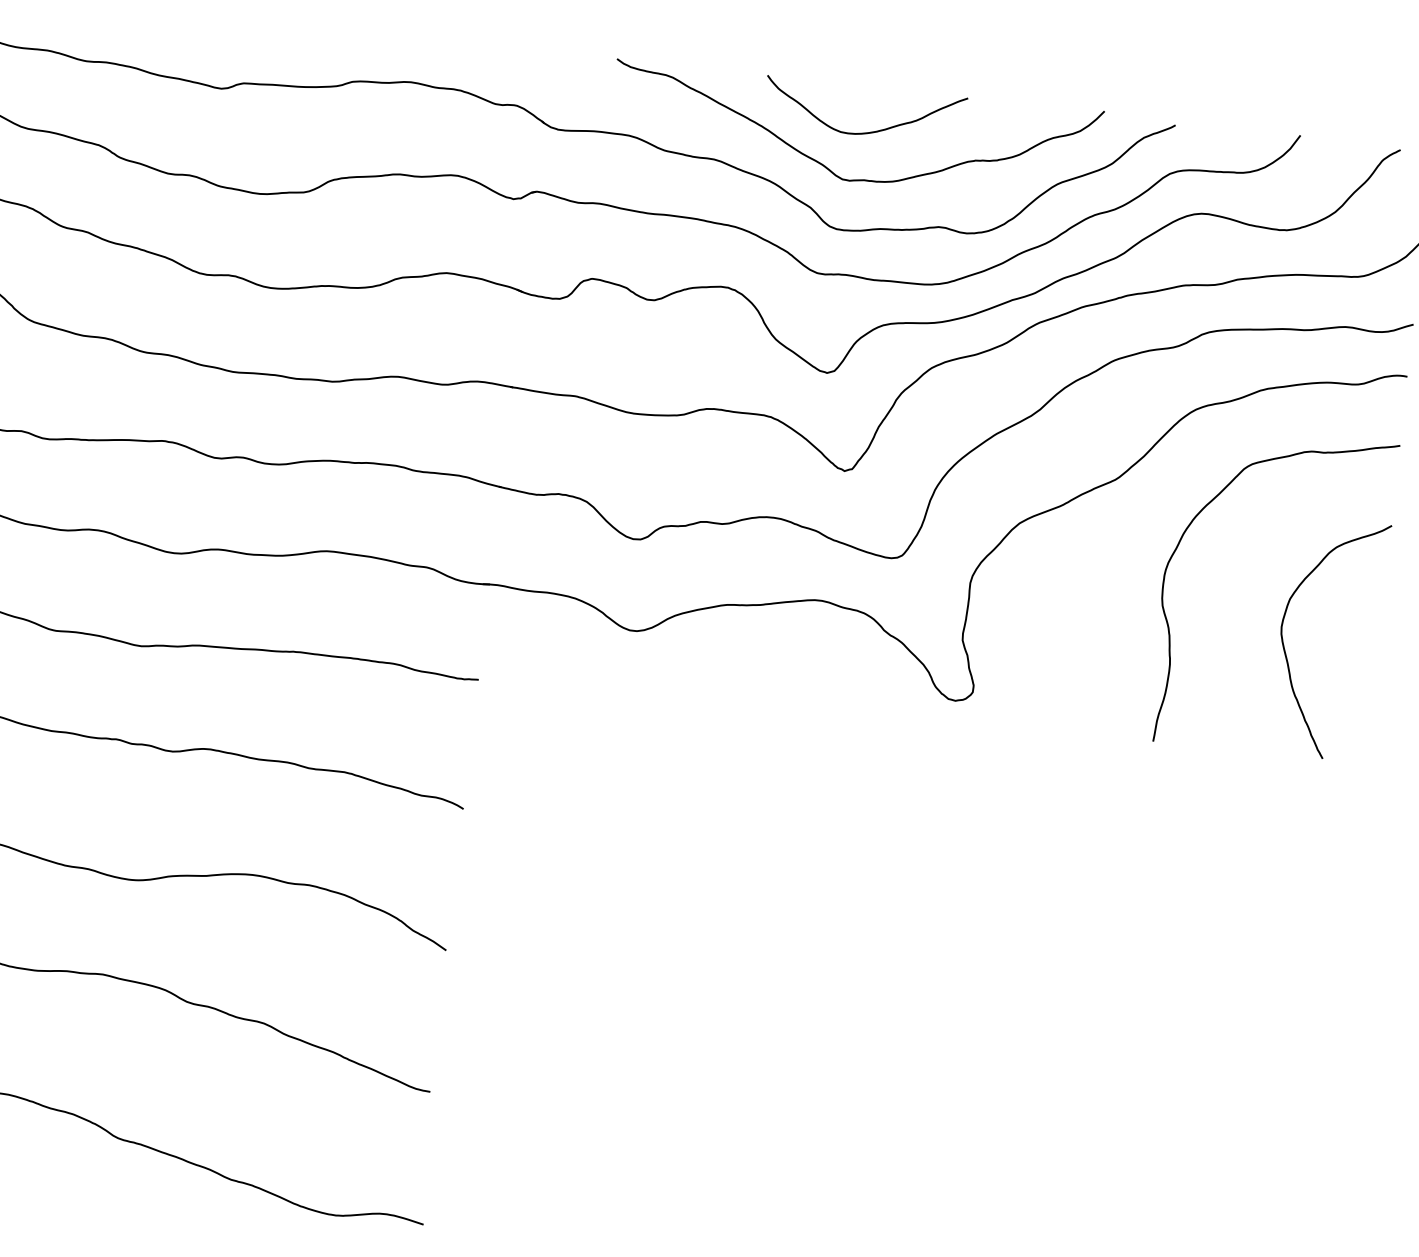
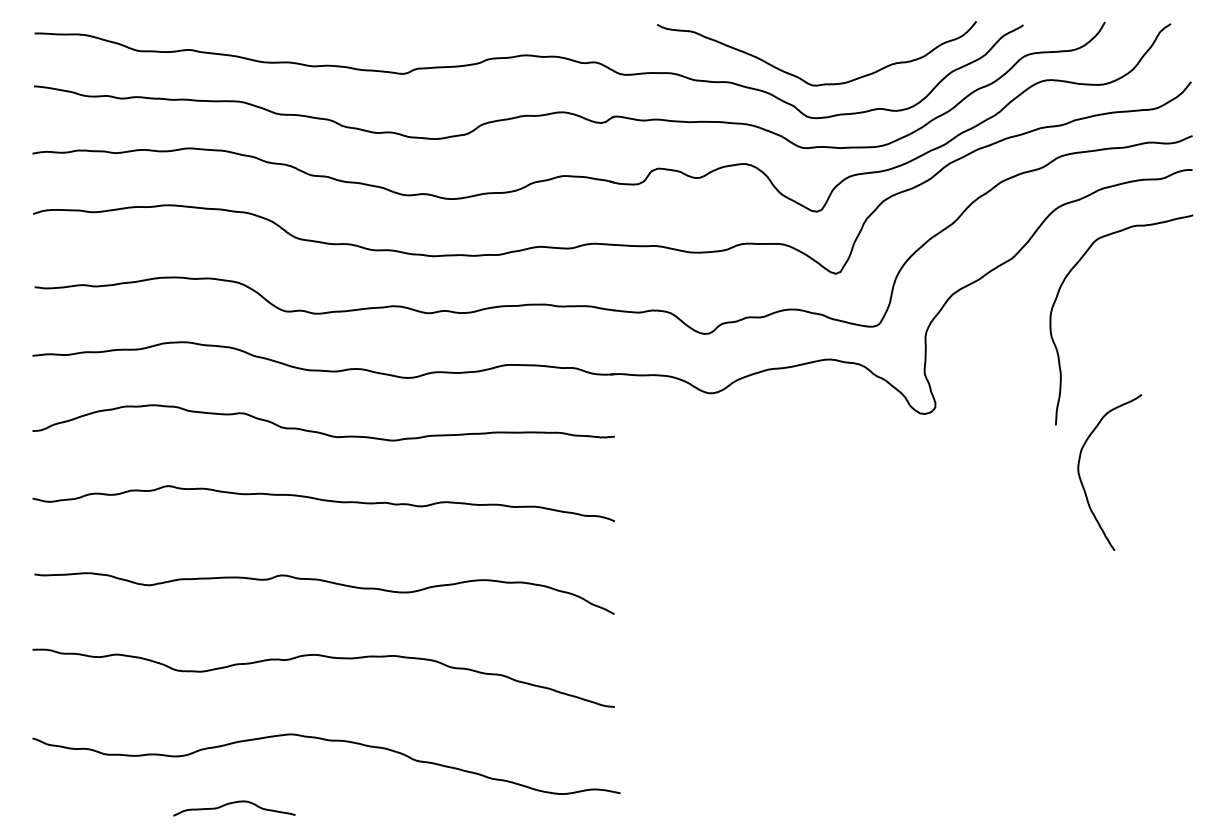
curve: (867, 131) -> (824, 52), removed
curve: (1286, 652) -> (1083, 484), moved

